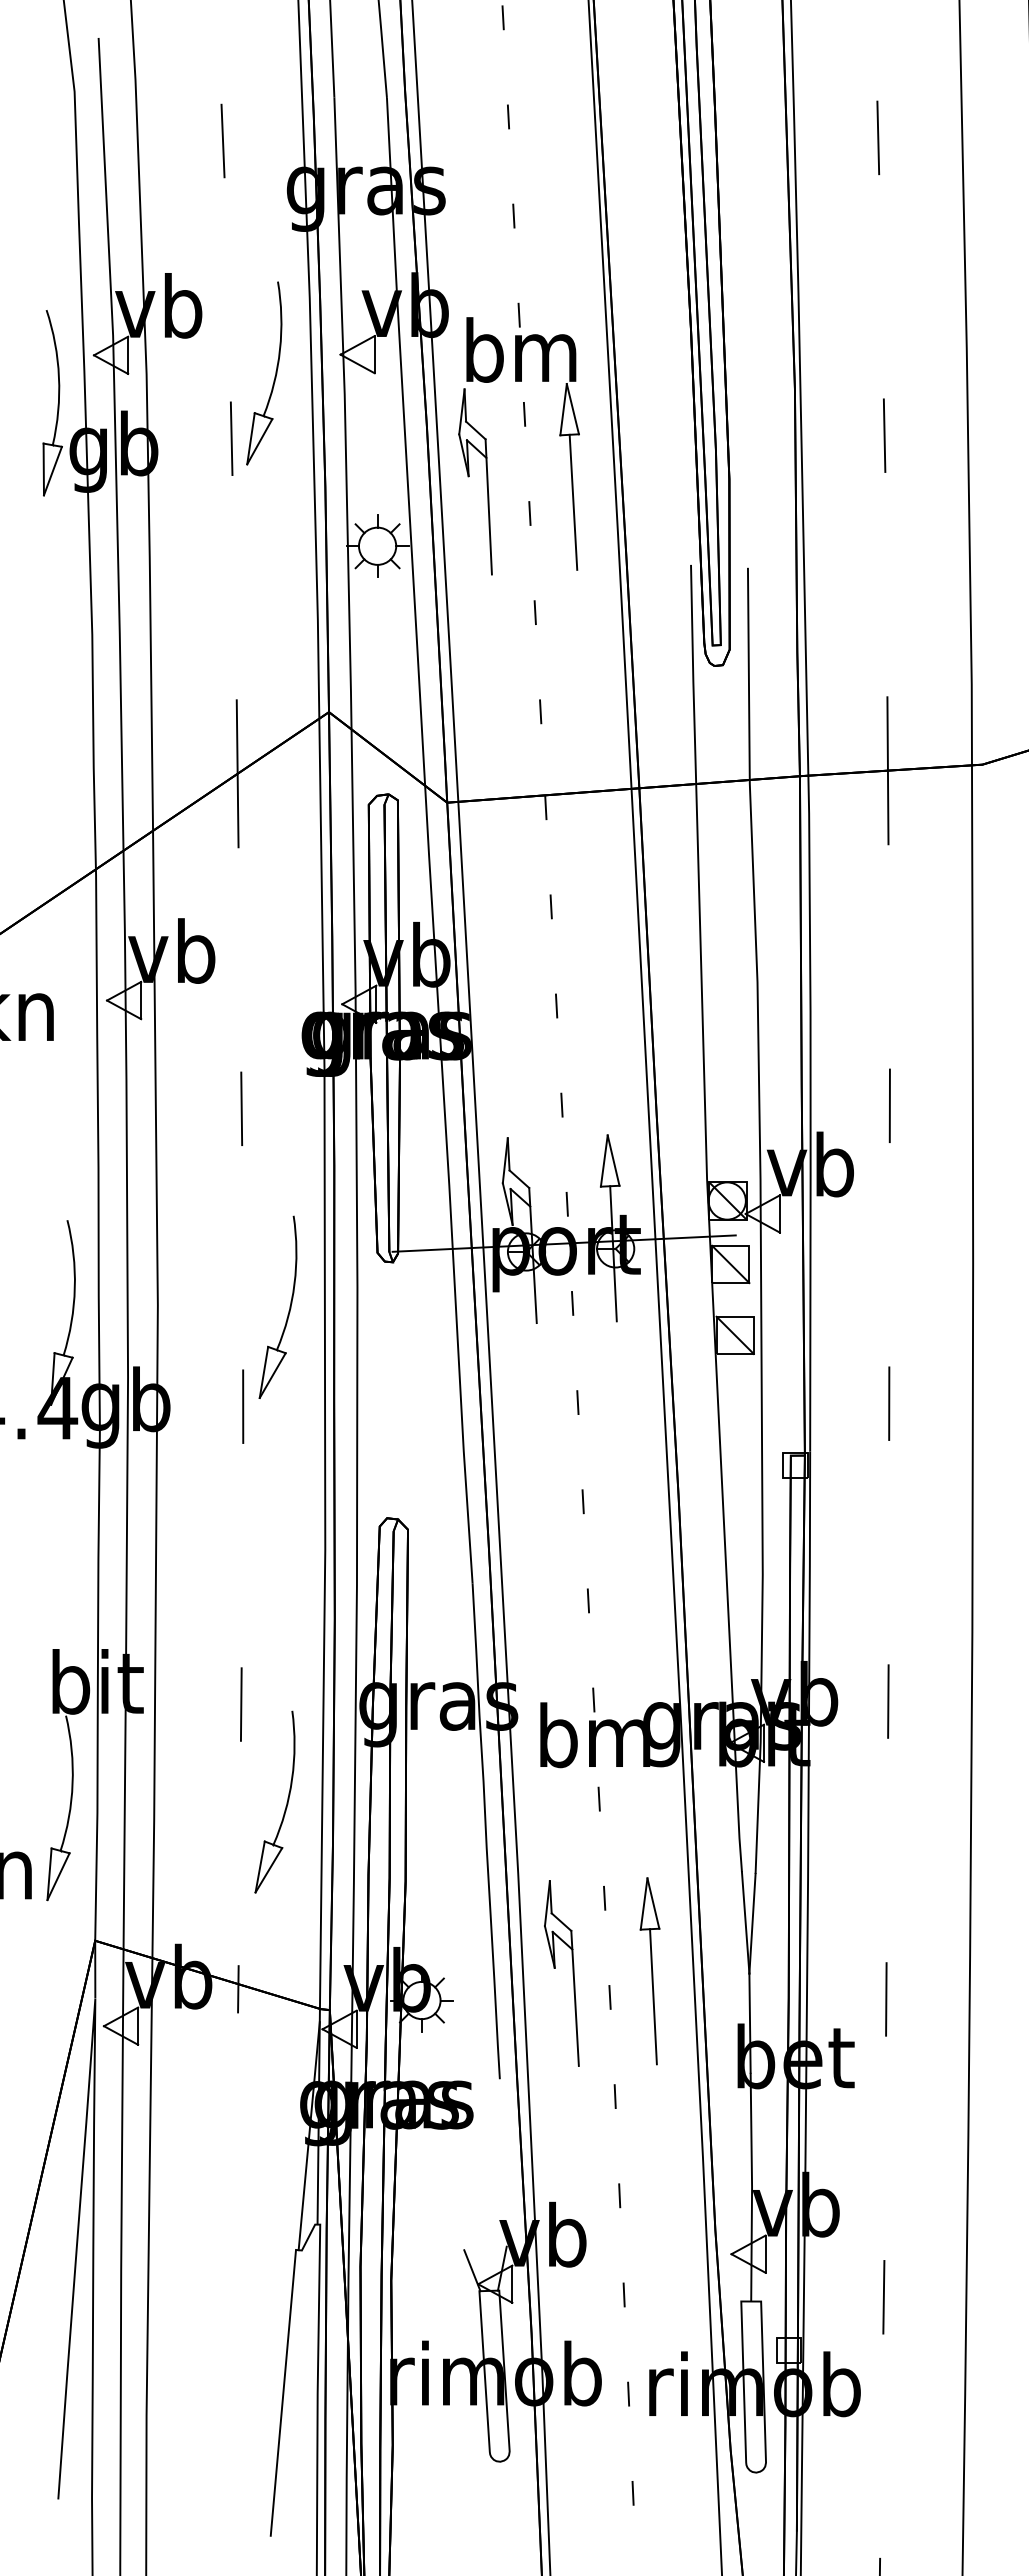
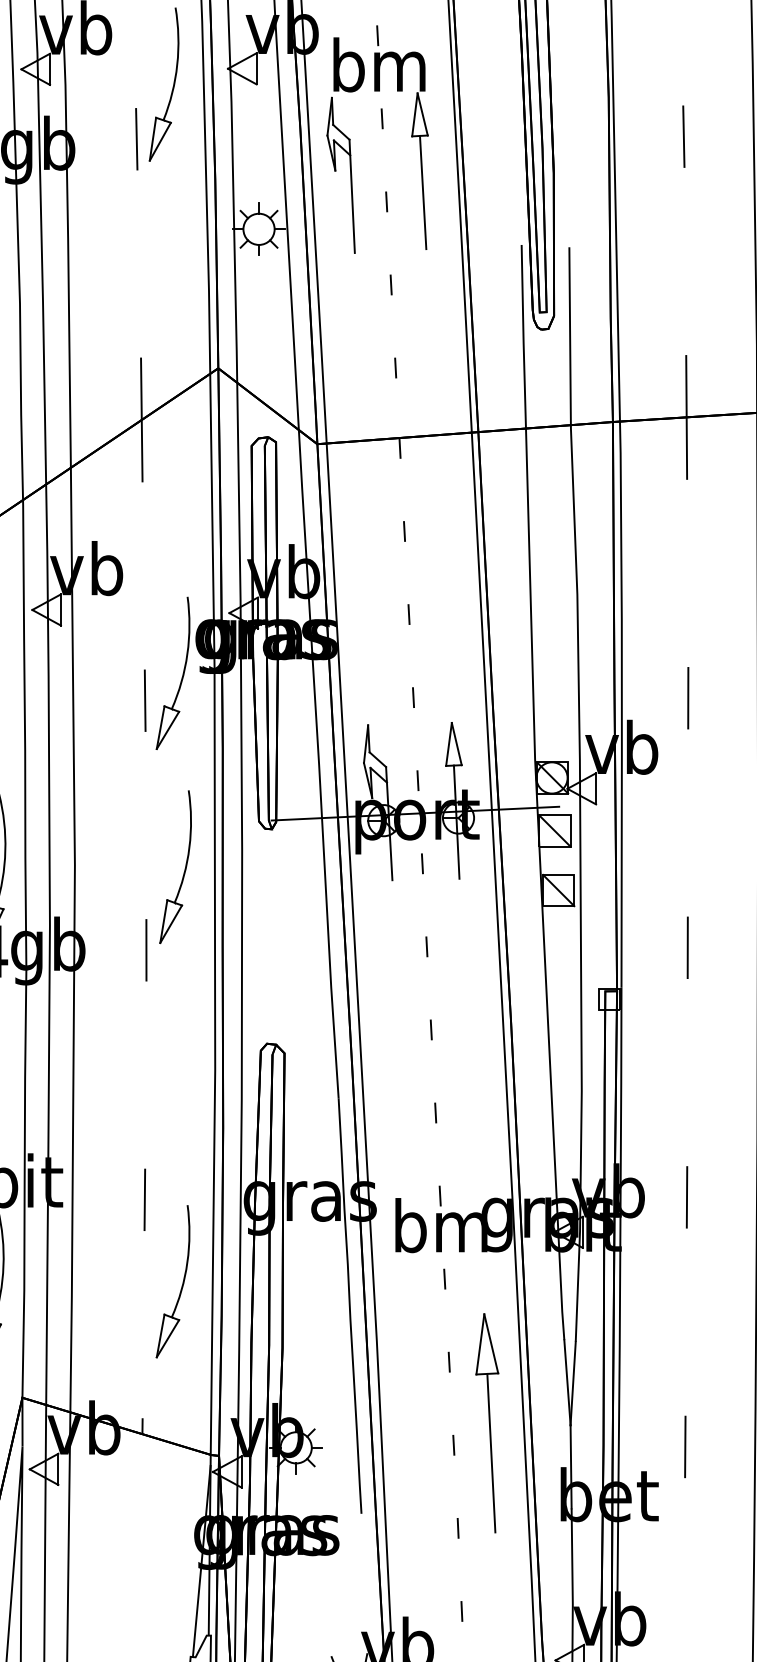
part: (286, 1076) -> (182, 673), added
part: (555, 1968) -> (408, 1421), removed
part: (649, 1971) -> (486, 1423), size x1.4
line: (238, 1998) -> (142, 1446), removed

